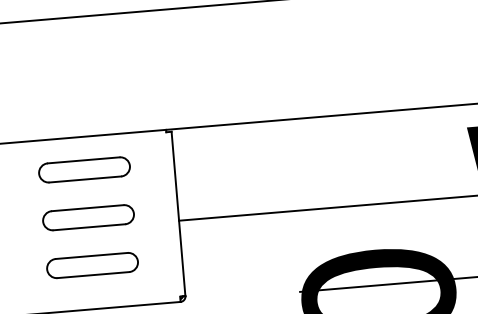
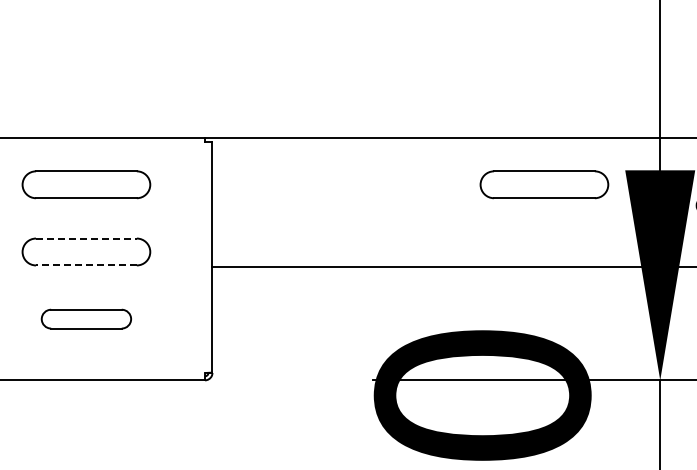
part: (410, 142) -> (544, 184), added
line: (87, 208) -> (86, 238), solid -> dashed
line: (88, 227) -> (85, 265), solid -> dashed
part: (92, 265) -> (86, 318), size x0.7

